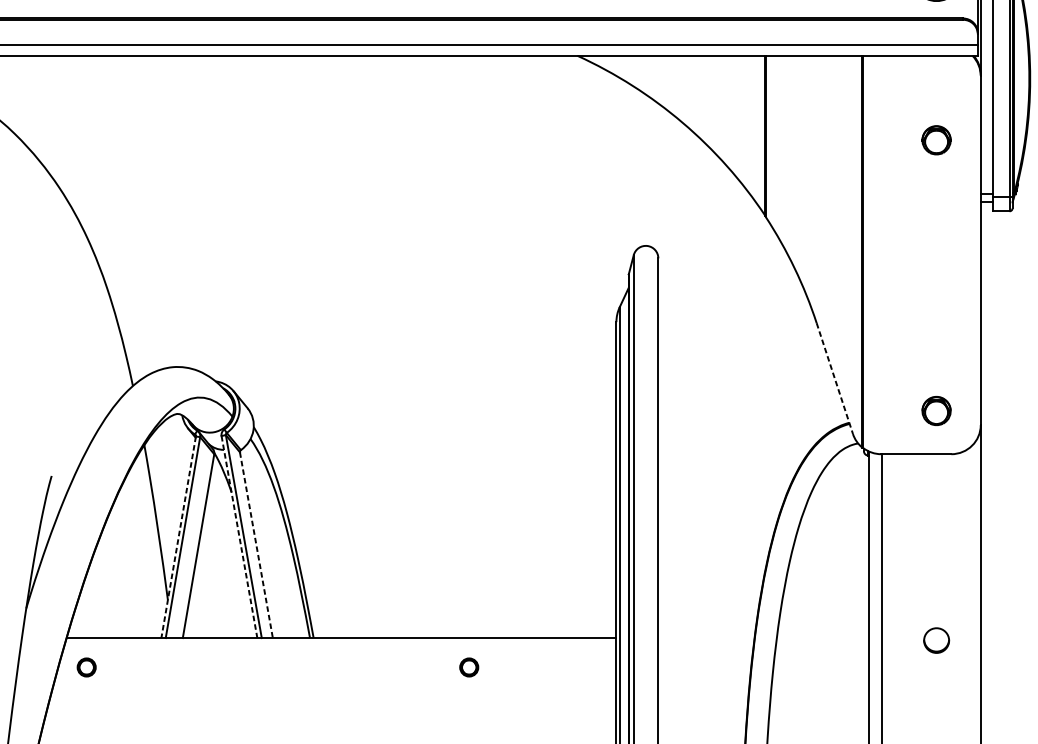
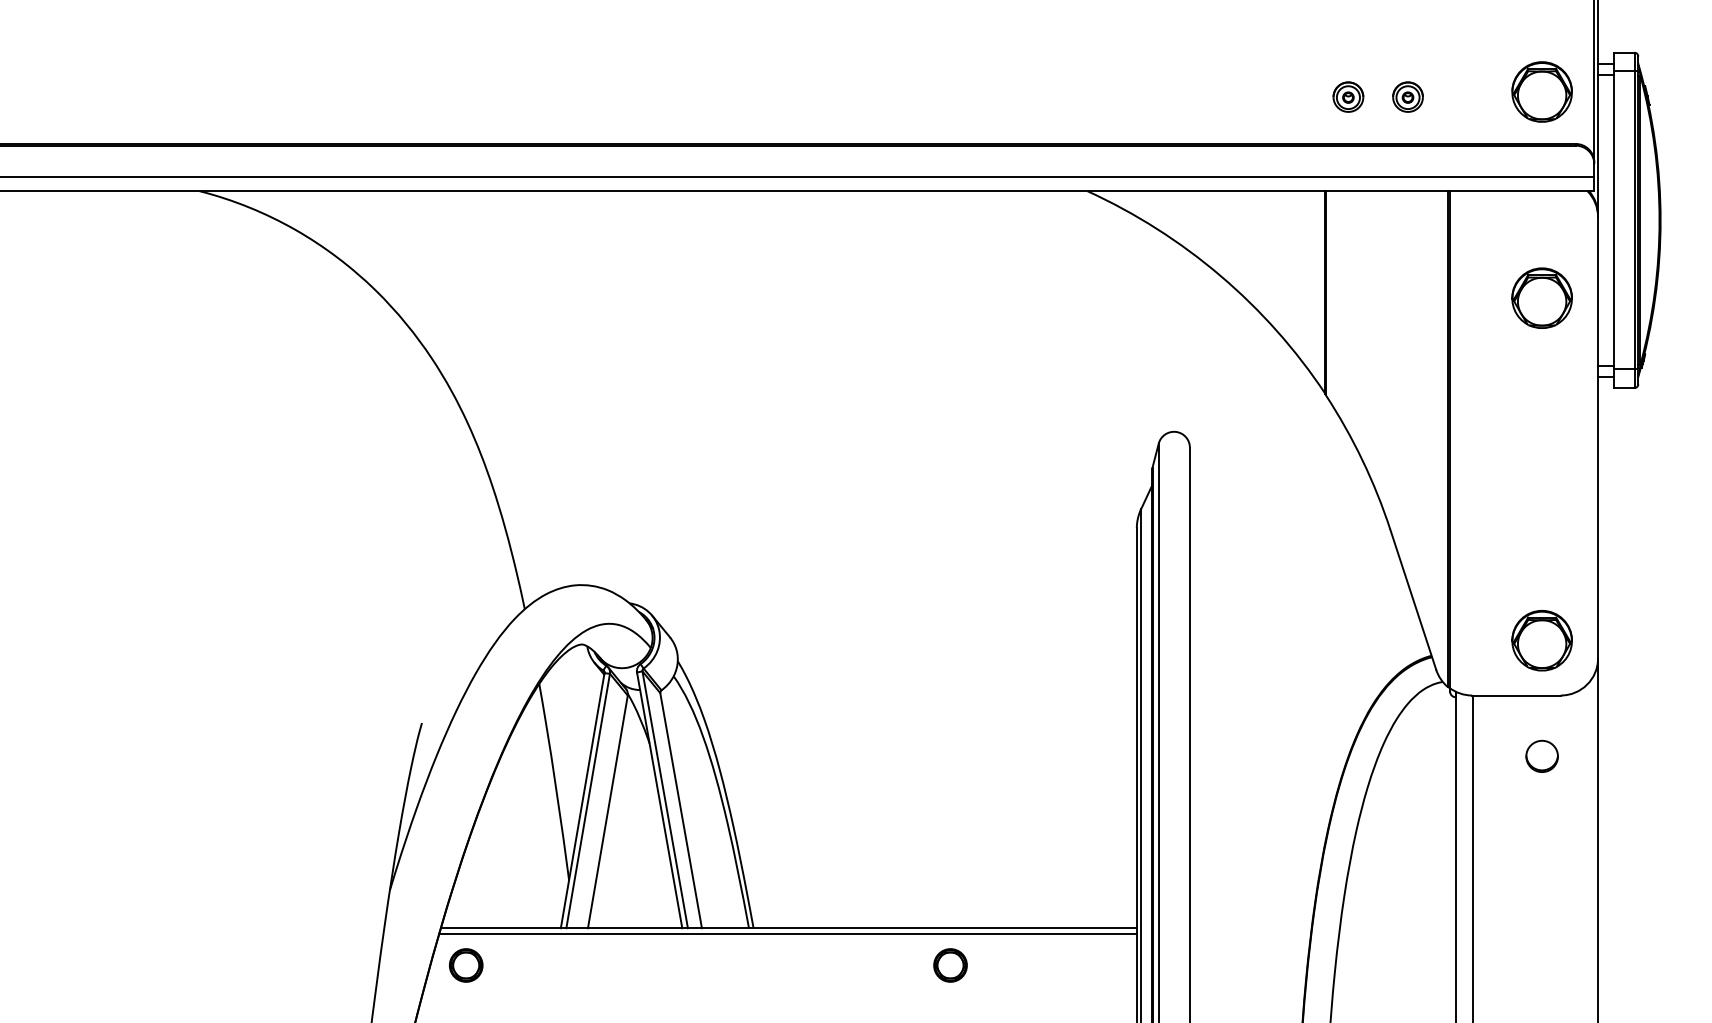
part: (936, 139) -> (1541, 297), size x1.67
line: (834, 378) -> (1413, 599), dashed -> solid
part: (936, 410) -> (1541, 640), size x1.67
line: (178, 537) -> (582, 801), dashed -> solid
line: (239, 537) -> (659, 800), dashed -> solid
line: (256, 545) -> (681, 811), dashed -> solid
part: (936, 639) -> (1541, 755), moved
line: (340, 642) -> (787, 933), added
part: (86, 667) -> (466, 965), size x1.43
part: (469, 667) -> (950, 965), size x1.43

